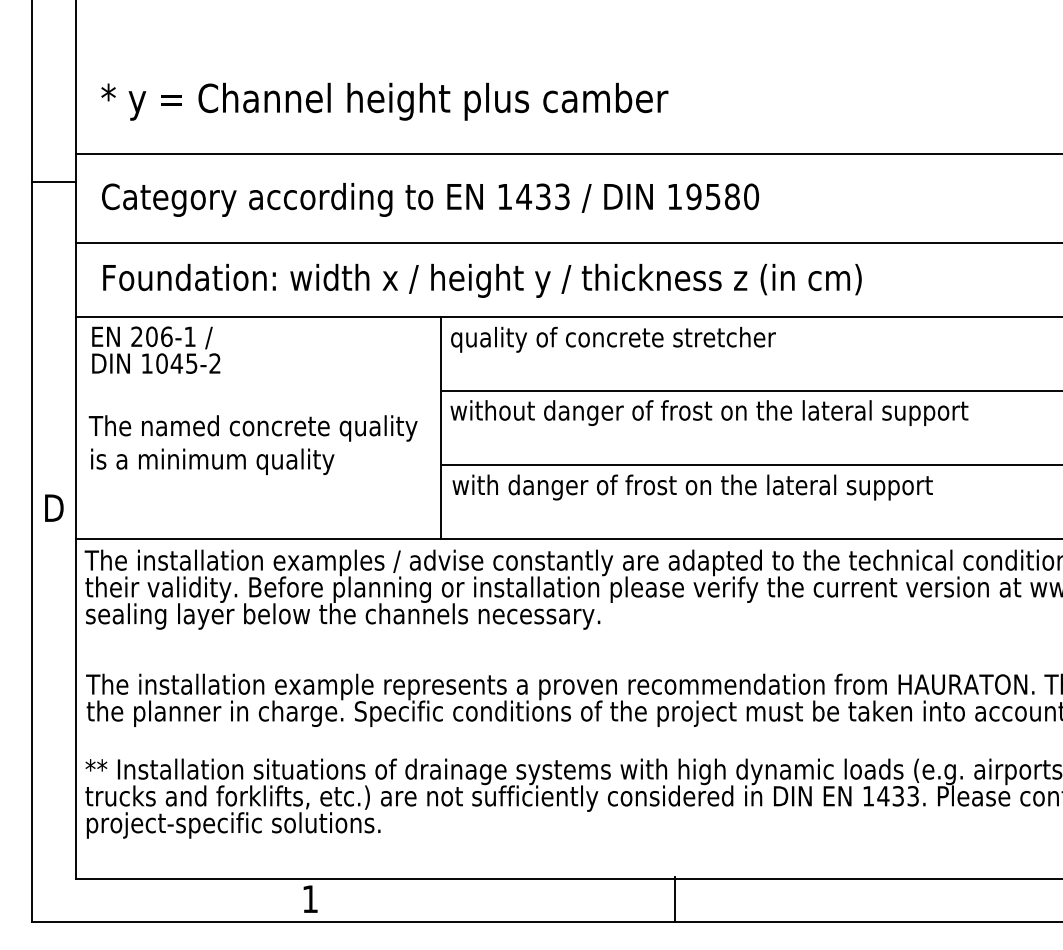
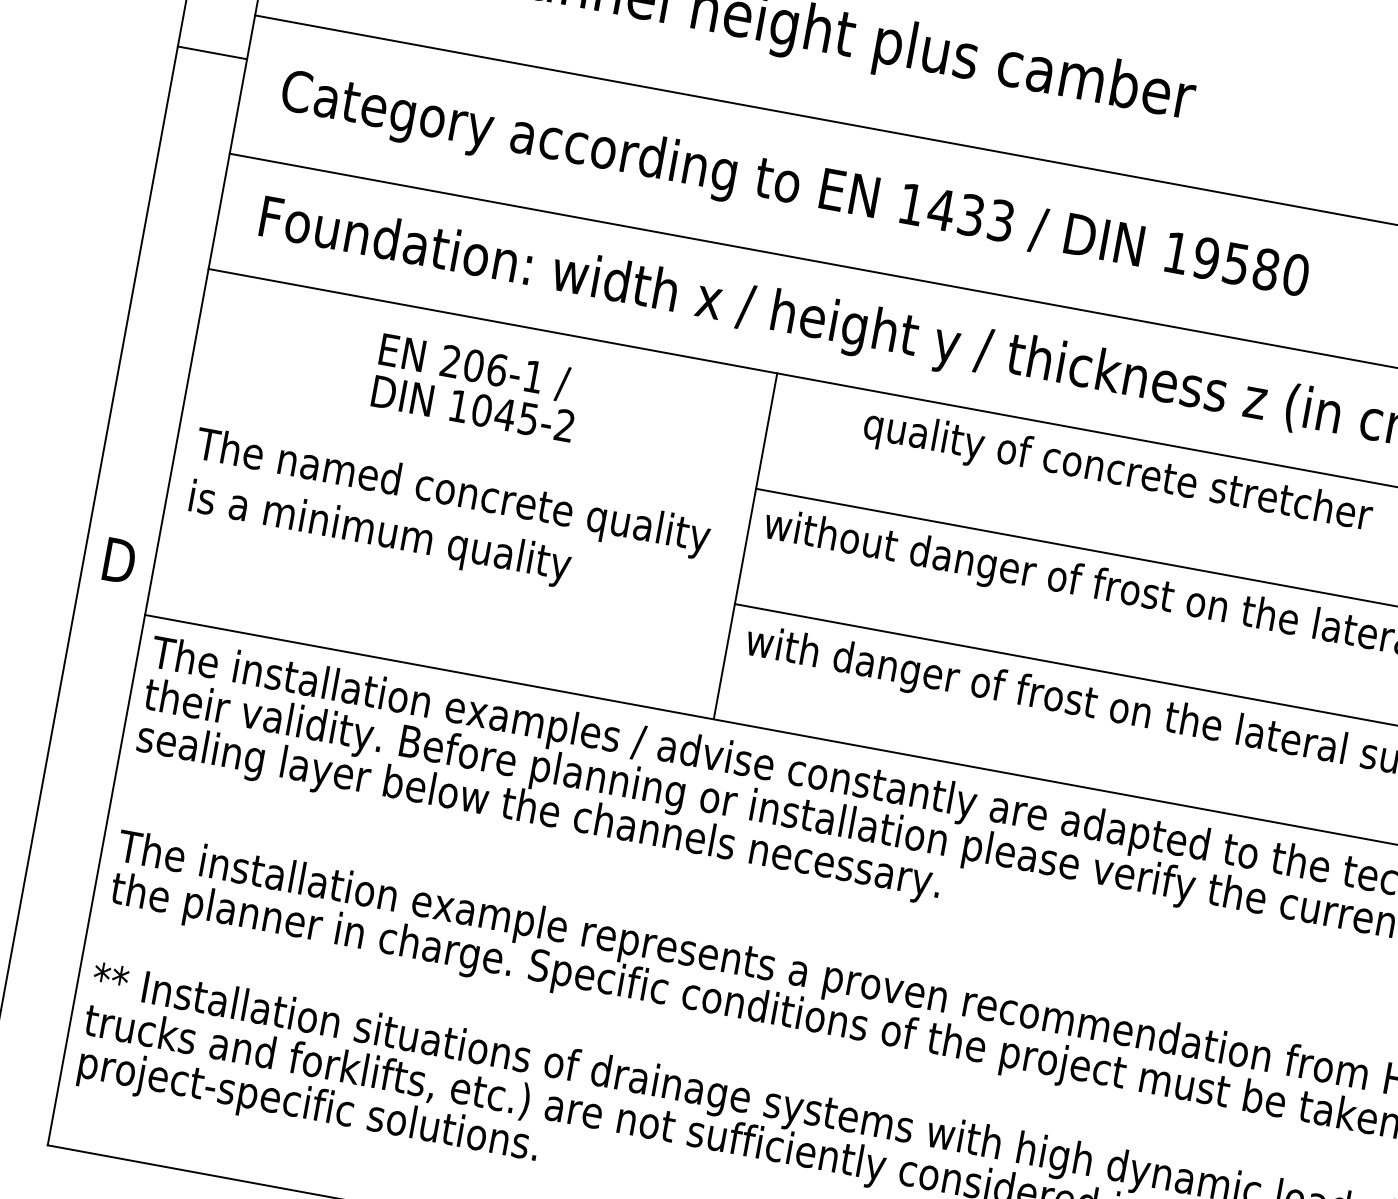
text: (613, 339) -> (1117, 472), moved
text: (156, 349) -> (477, 386), moved

